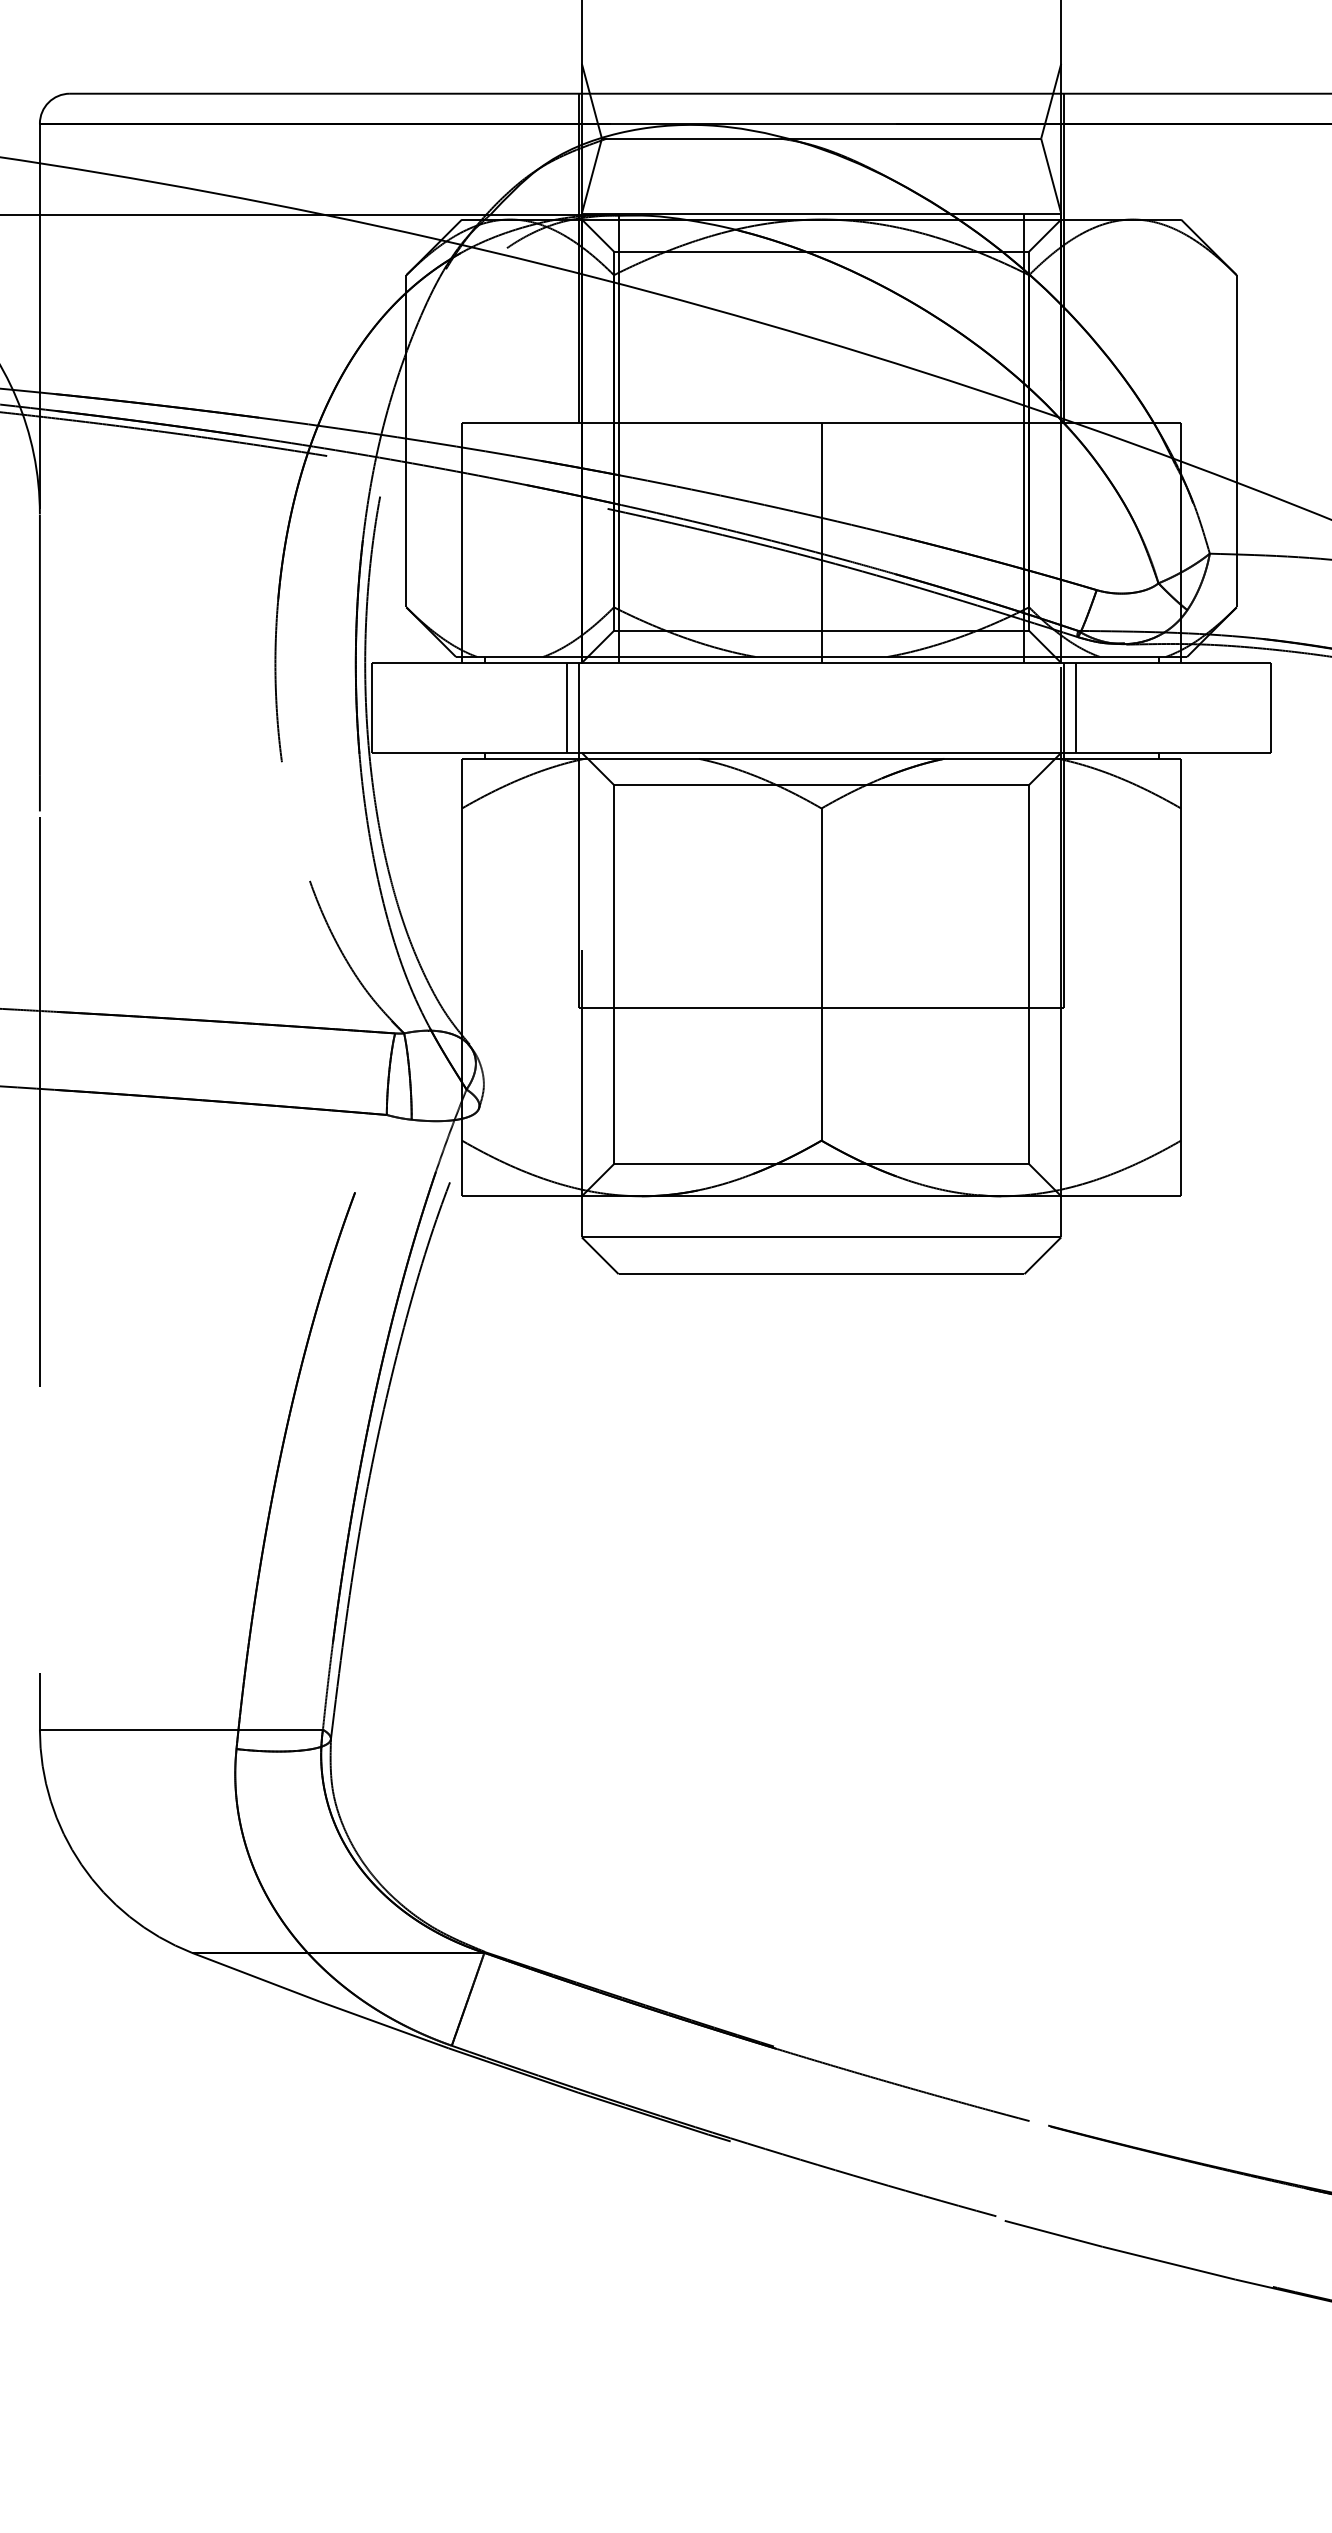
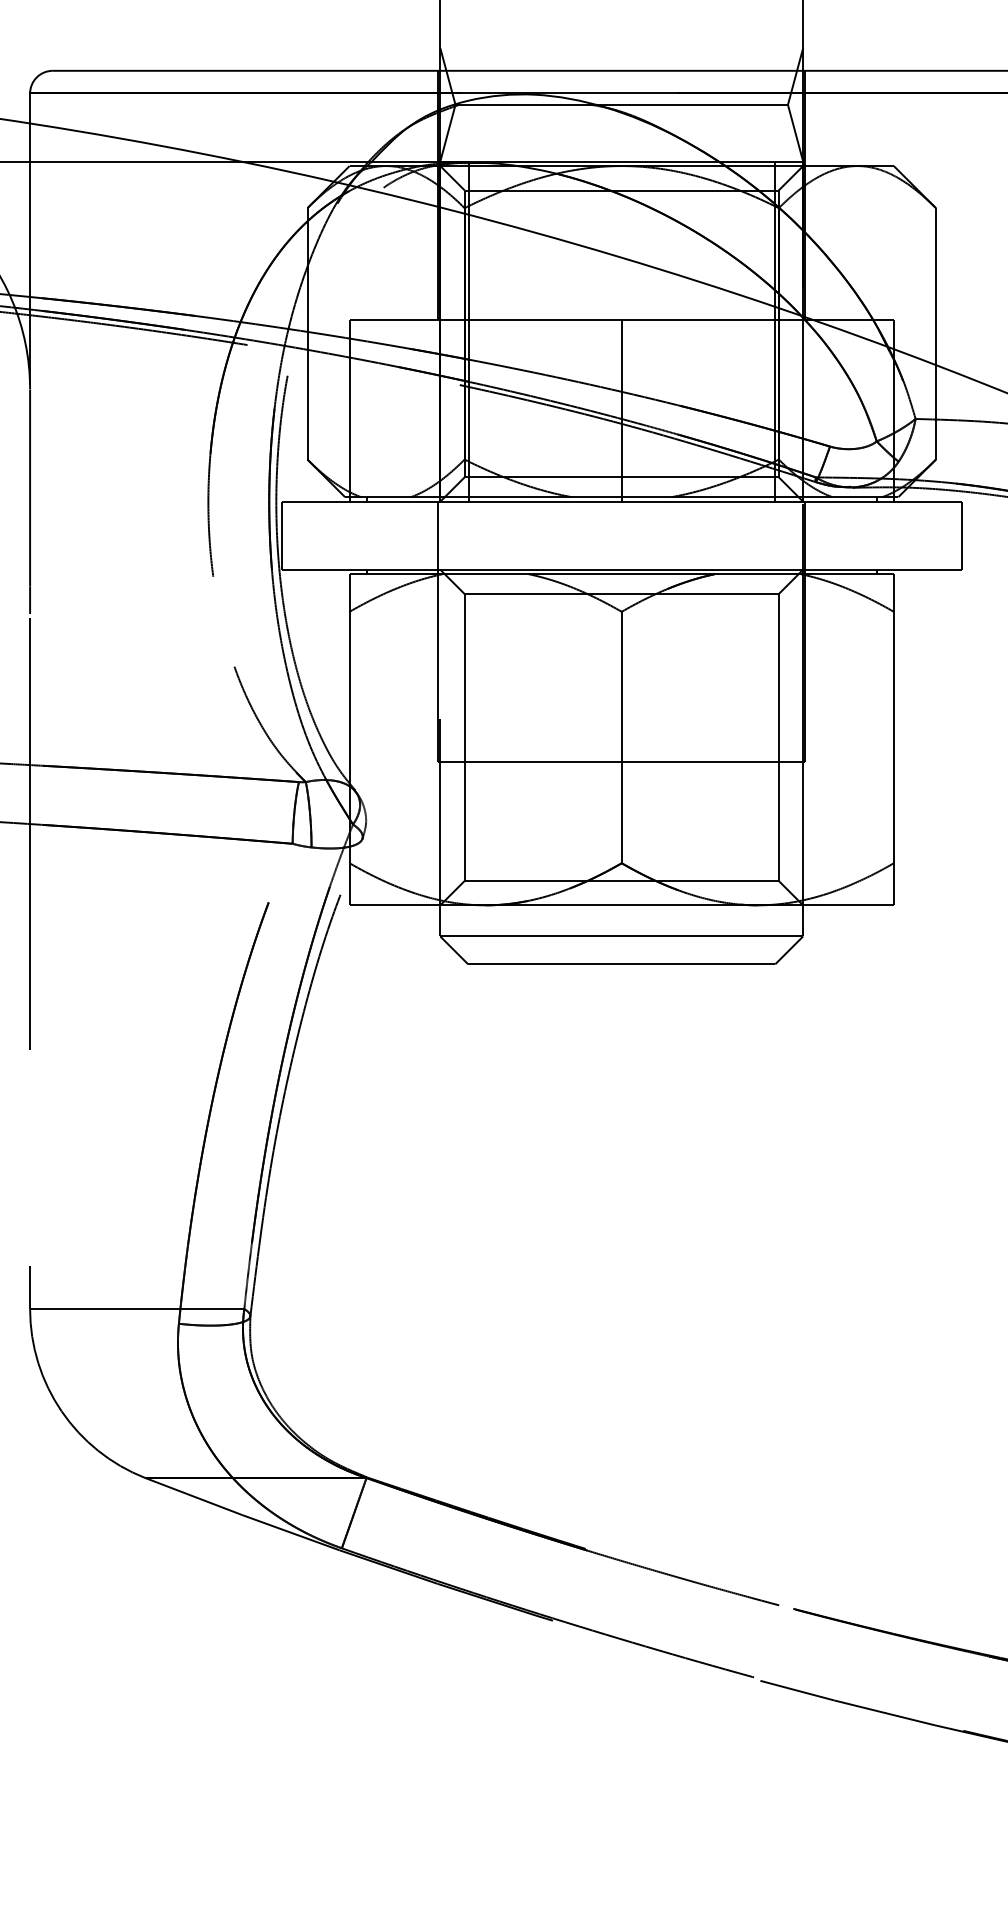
line: (566, 707) -> (428, 535), removed
line: (1076, 707) -> (814, 535), removed

